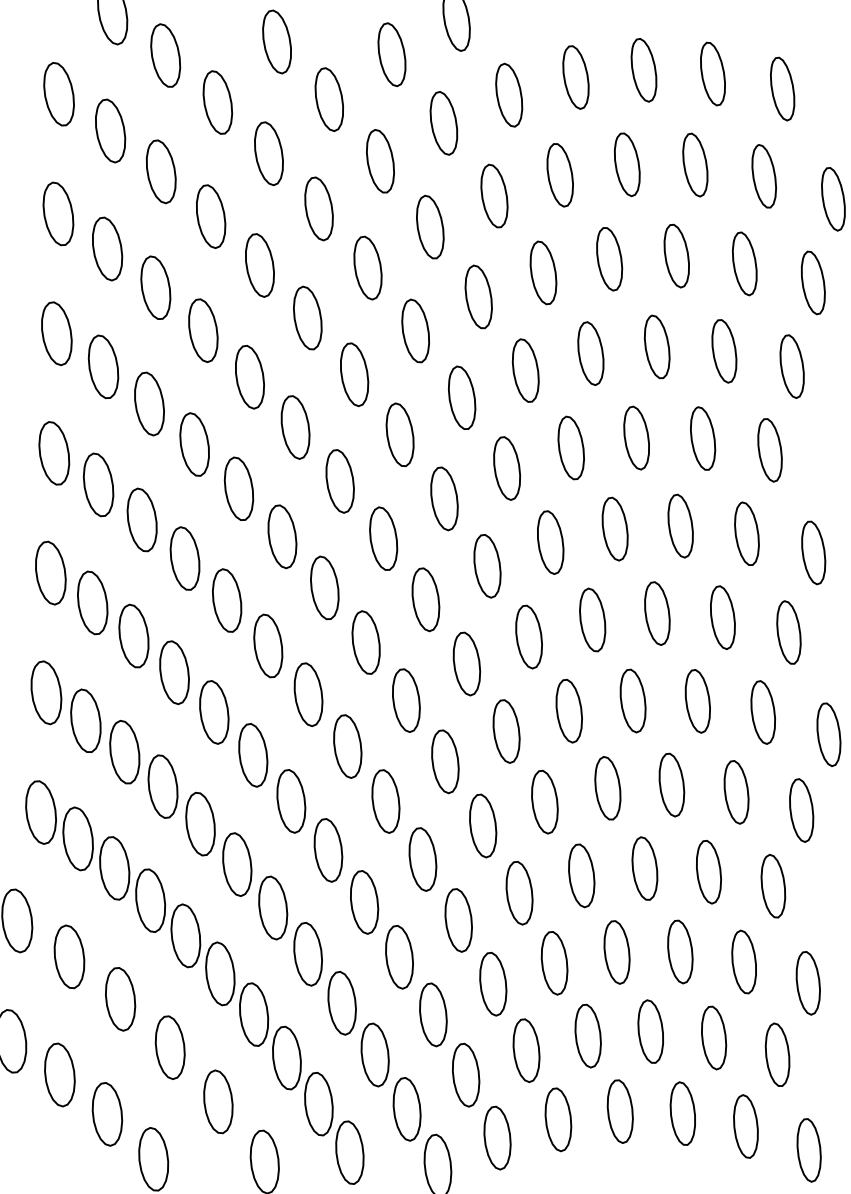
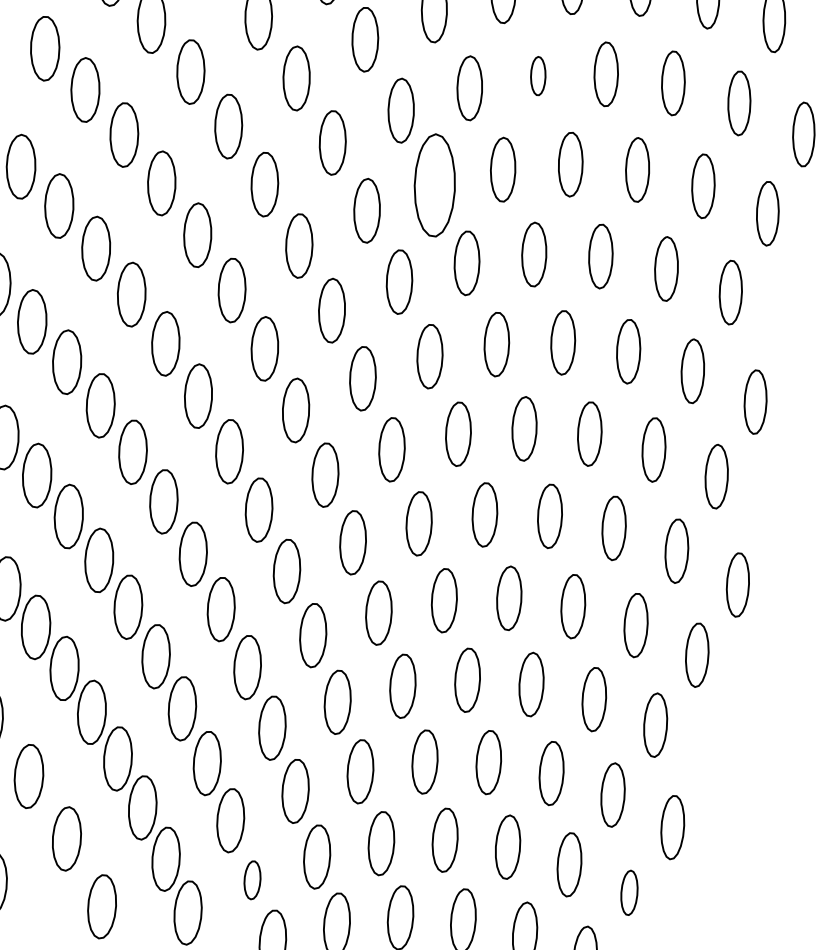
part: (543, 272) -> (538, 75), size x0.6
part: (462, 397) -> (435, 184), size x1.6
part: (777, 1054) -> (629, 892), size x0.7
part: (406, 1109) -> (251, 880), size x0.6

